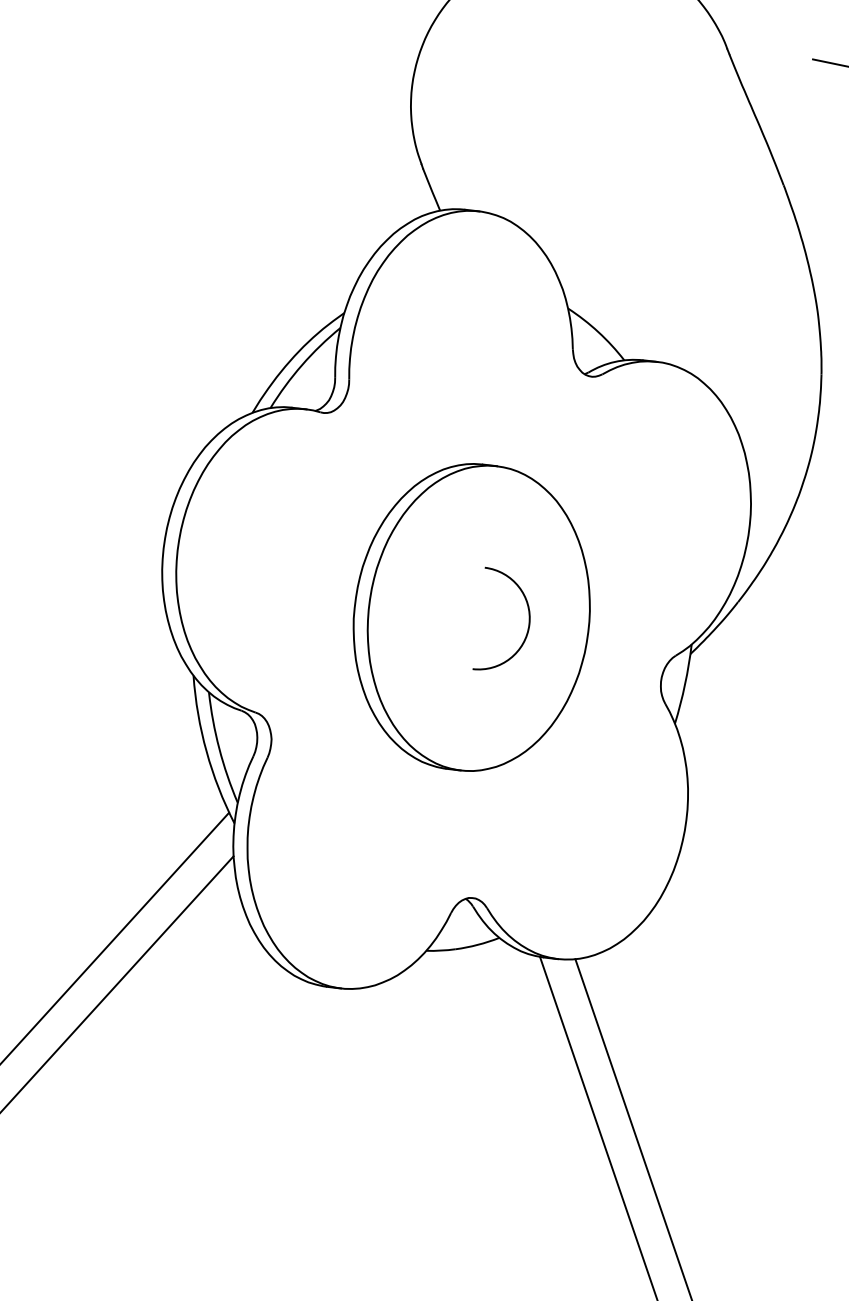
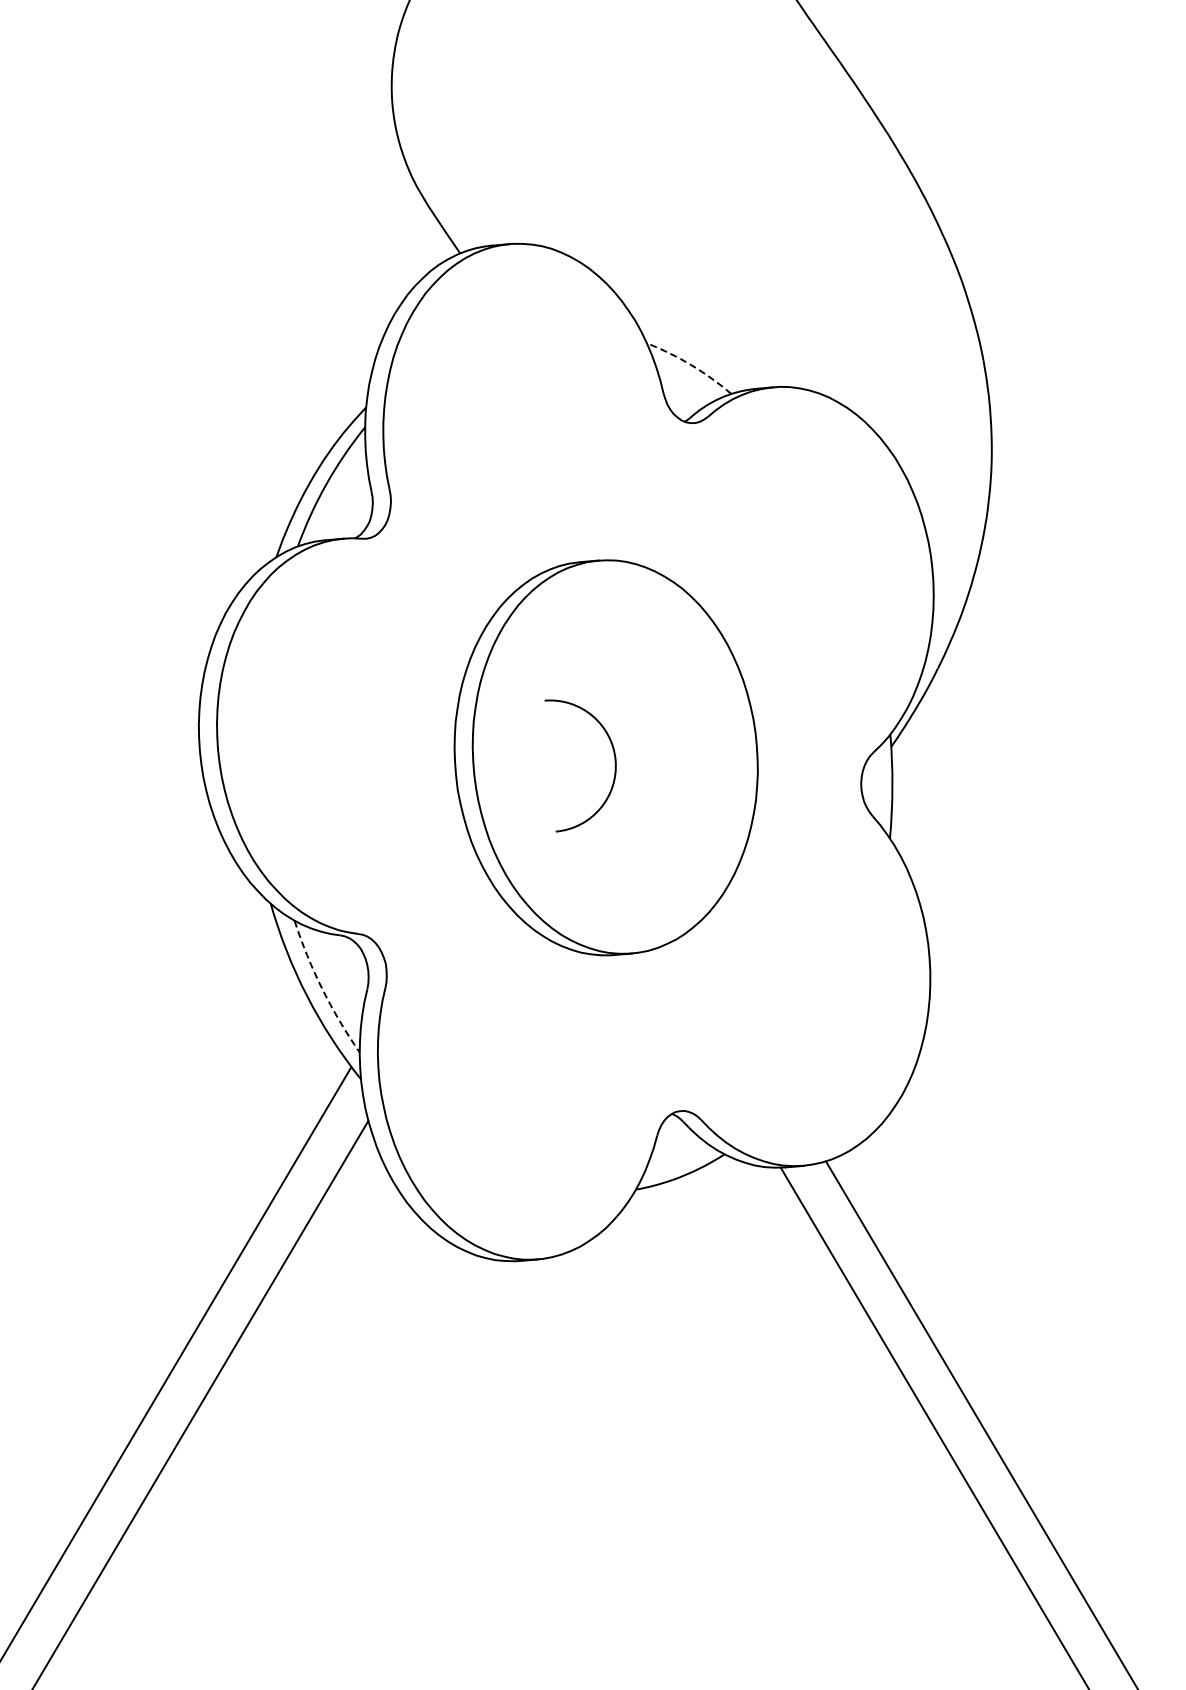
arc: (598, 332) -> (691, 365), solid -> dashed
arc: (527, 629) -> (614, 767), moved
arc: (219, 748) -> (322, 988), solid -> dashed

